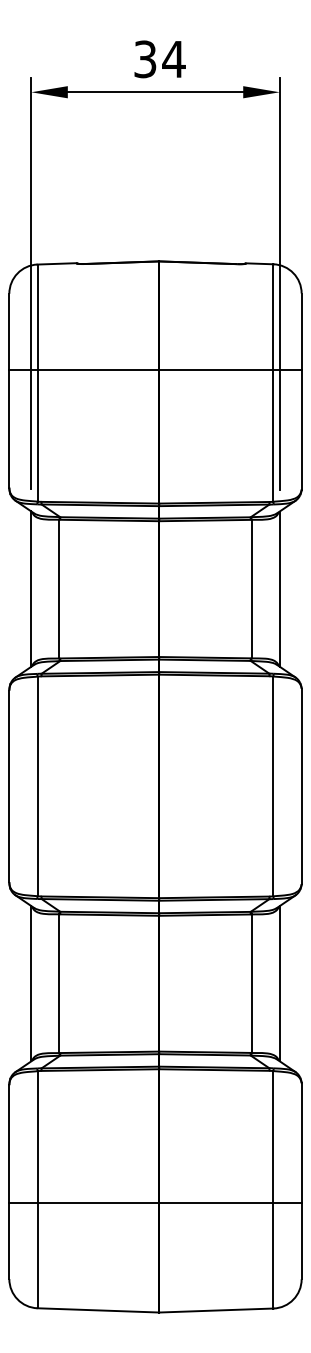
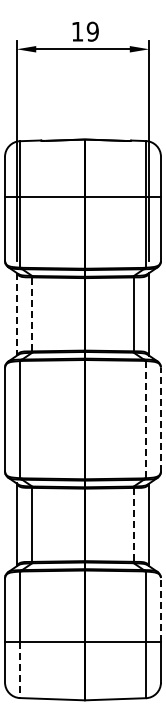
text: (160, 58) -> (85, 31), 34 -> 19
line: (58, 587) -> (31, 313), solid -> dashed
line: (30, 589) -> (16, 314), solid -> dashed
line: (272, 786) -> (145, 419), solid -> dashed
line: (300, 786) -> (160, 419), solid -> dashed
line: (252, 982) -> (134, 524), solid -> dashed
line: (300, 1142) -> (160, 609), solid -> dashed
line: (38, 1256) -> (20, 670), solid -> dashed

